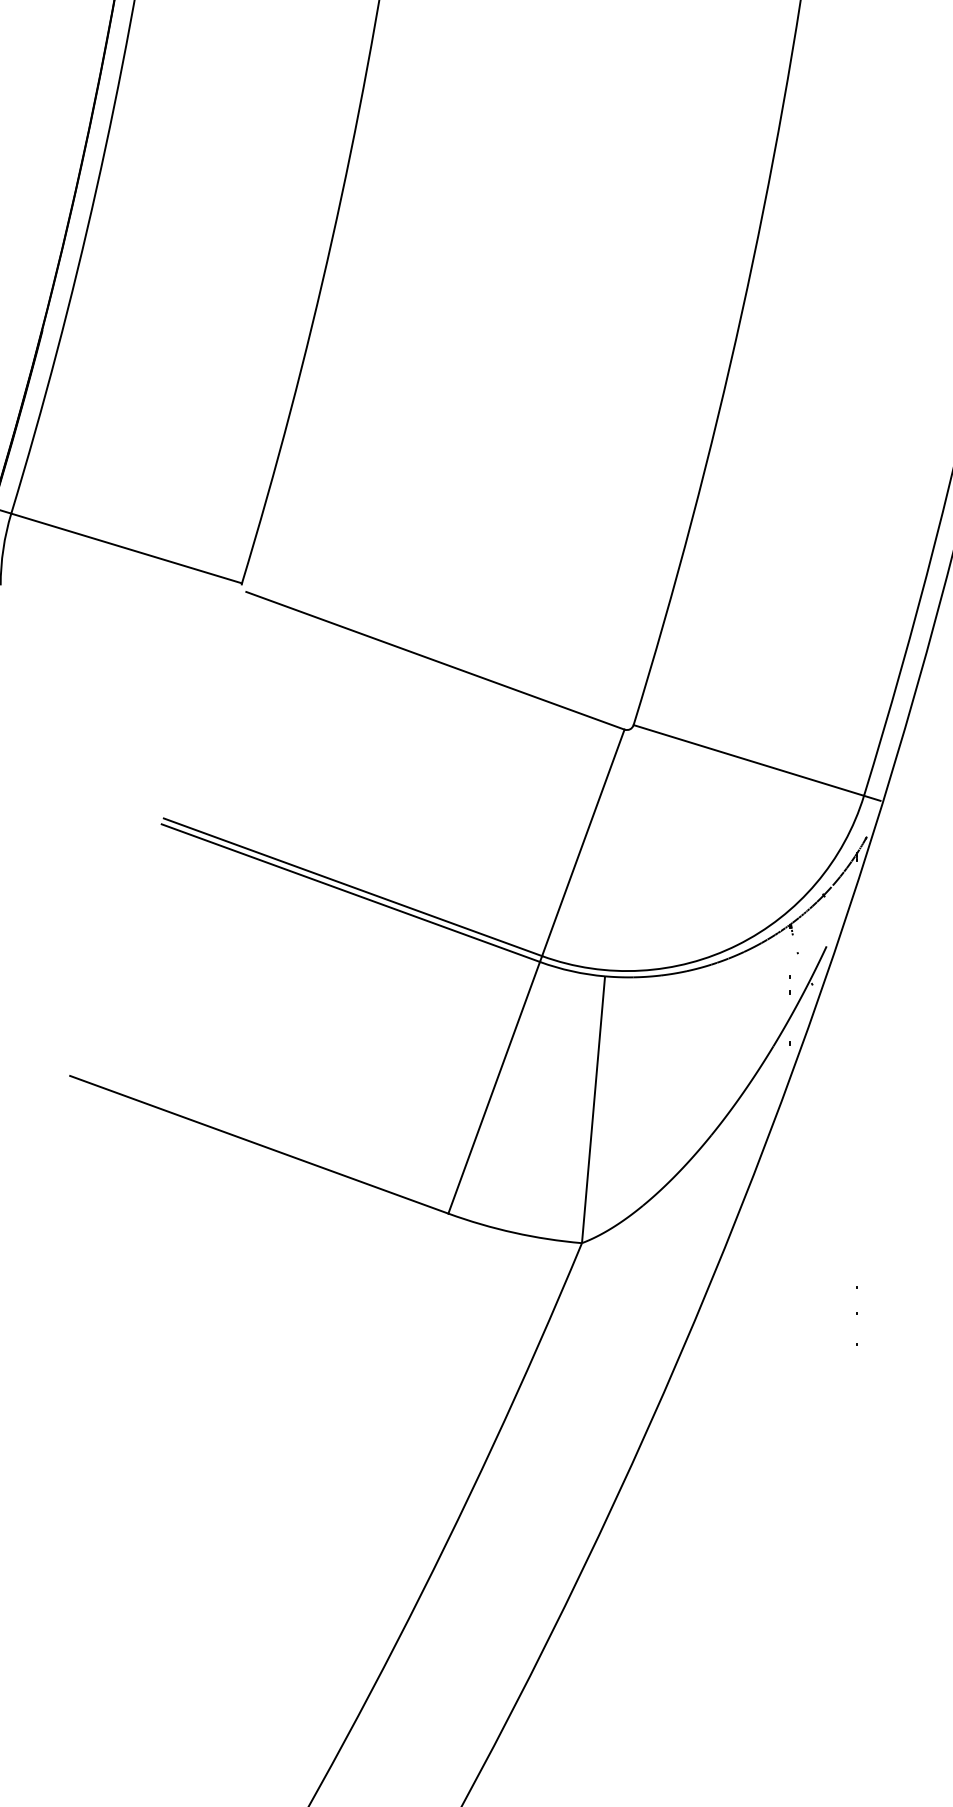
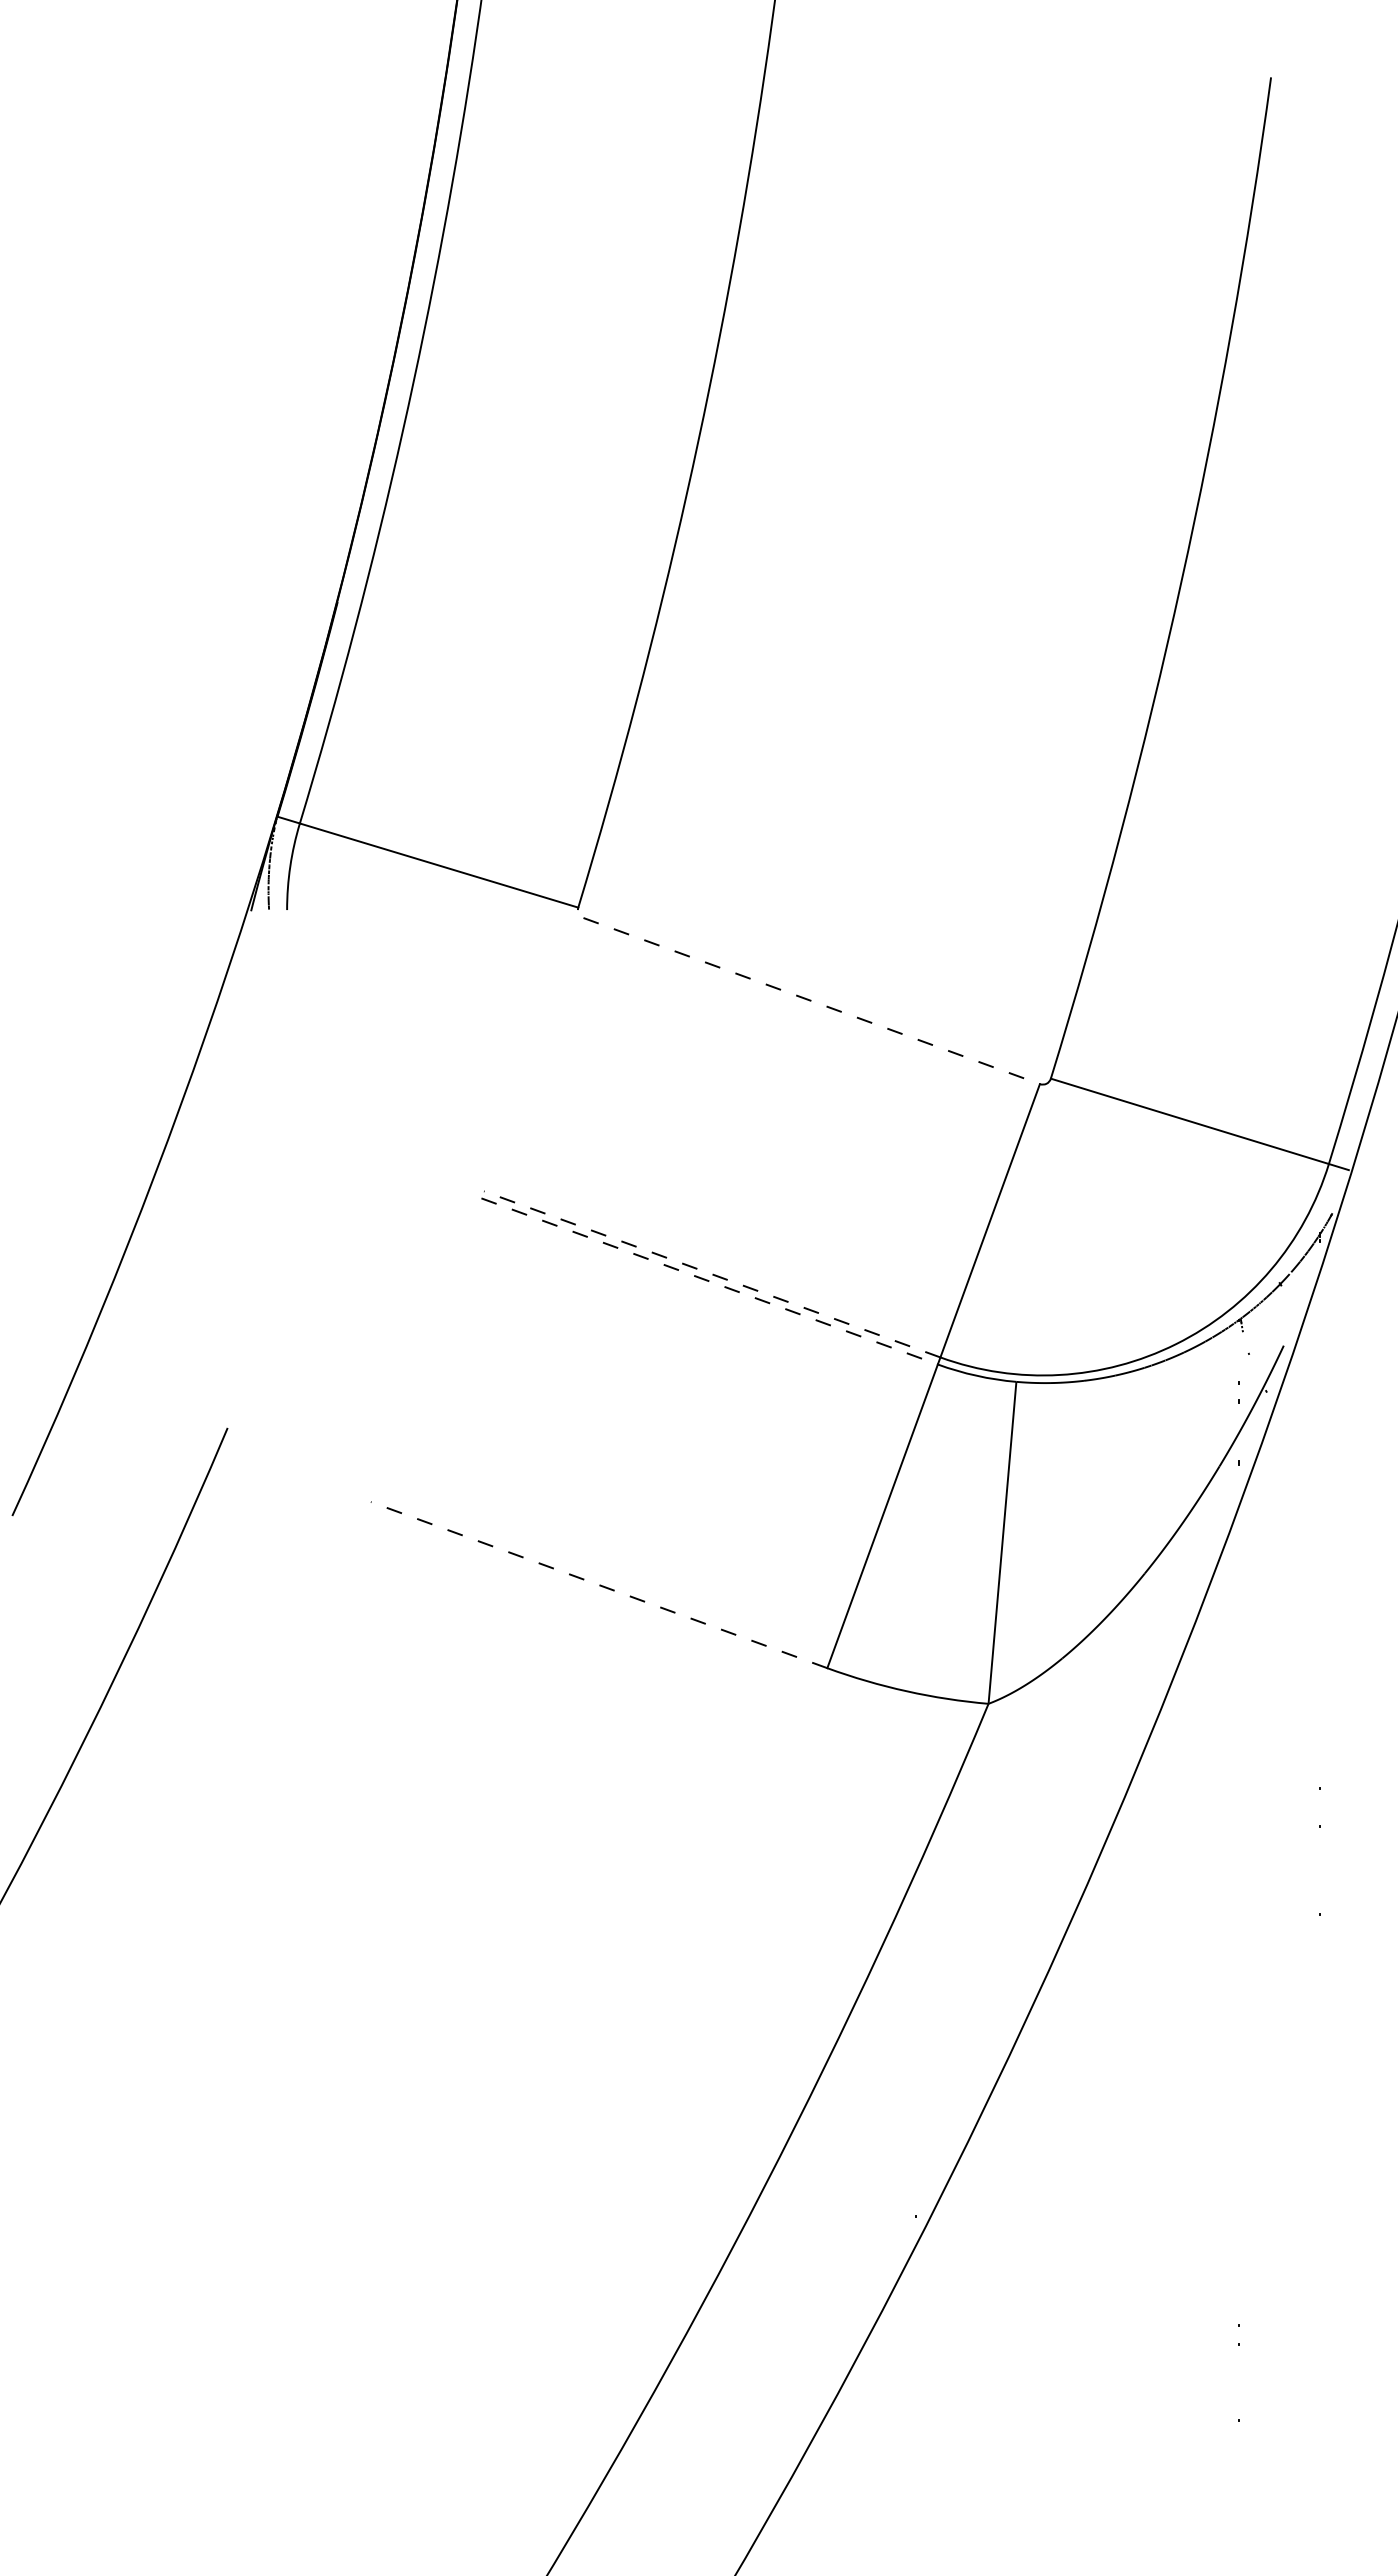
line: (435, 661) -> (811, 1001), solid -> dashed
line: (353, 887) -> (712, 1274), solid -> dashed
line: (350, 893) -> (709, 1281), solid -> dashed
line: (259, 1145) -> (599, 1585), solid -> dashed

